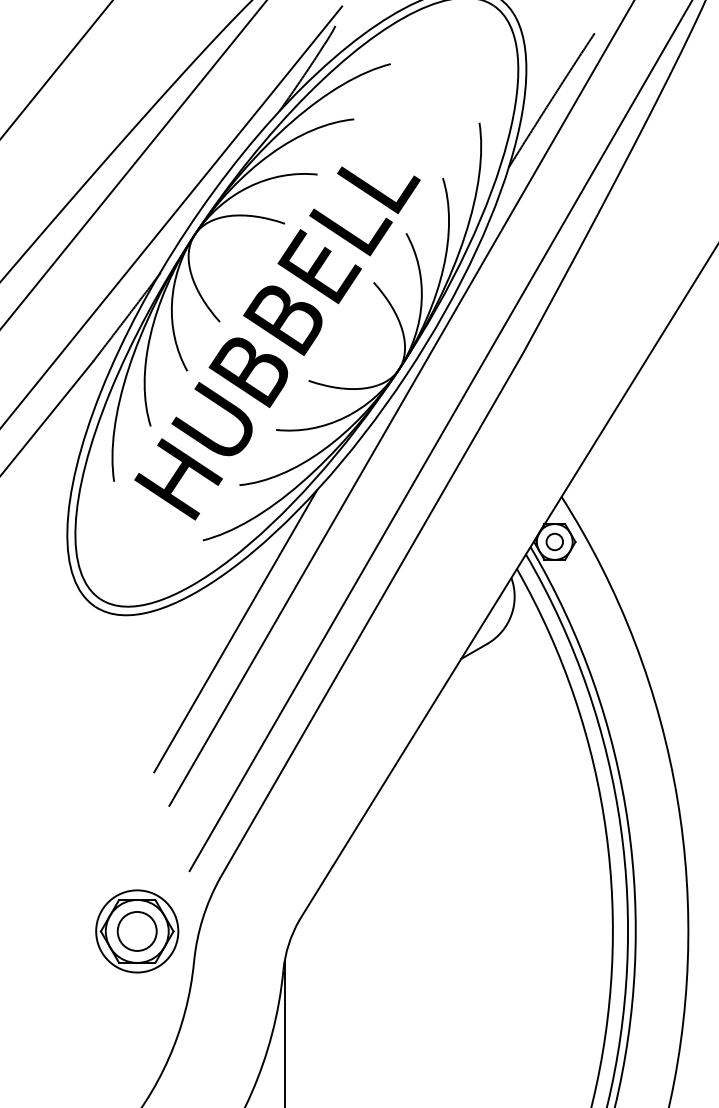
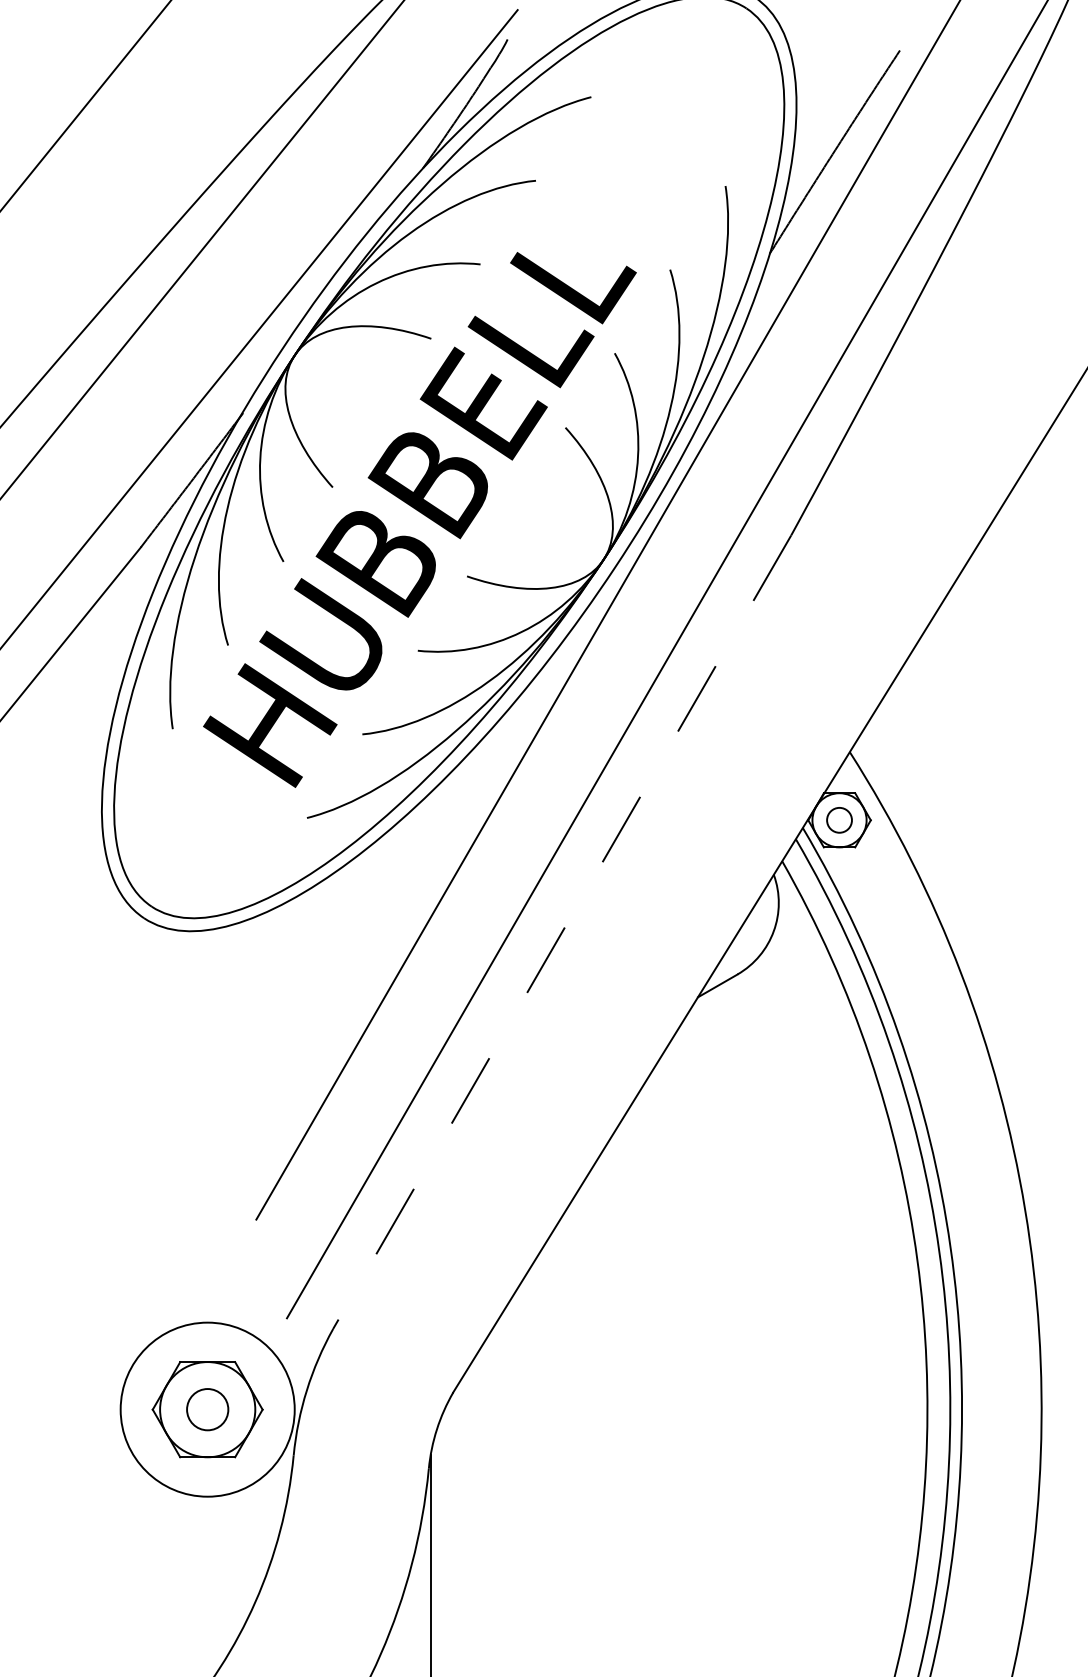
line: (371, 615) -> (562, 931), solid -> dashed
line: (235, 631) -> (356, 955), removed
circle: (136, 930) -> (206, 1408), size x0.7
circle: (137, 931) -> (208, 1409), size x1.4

